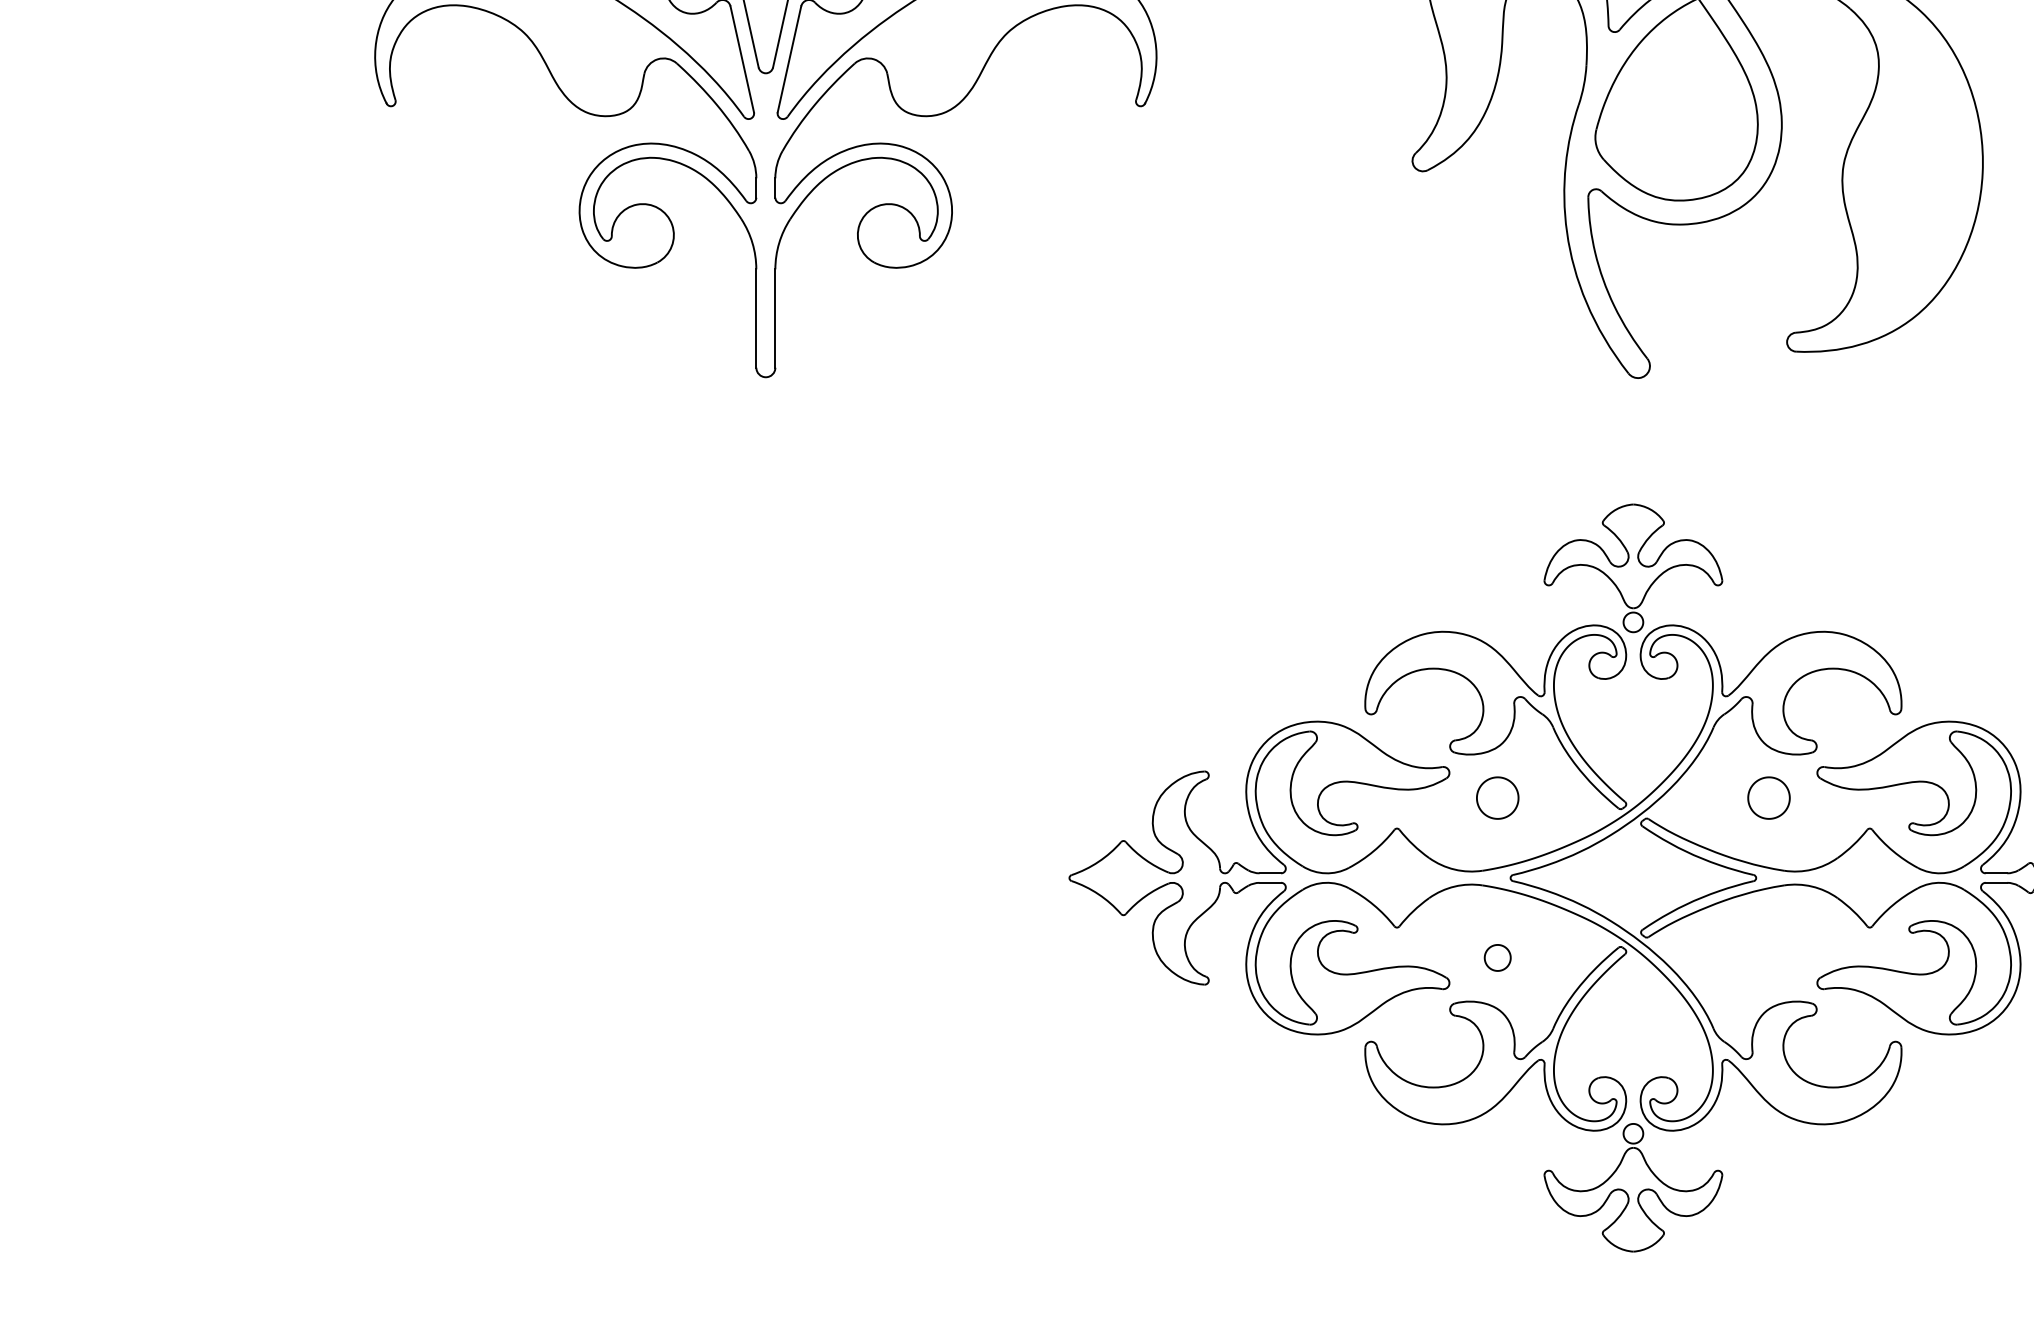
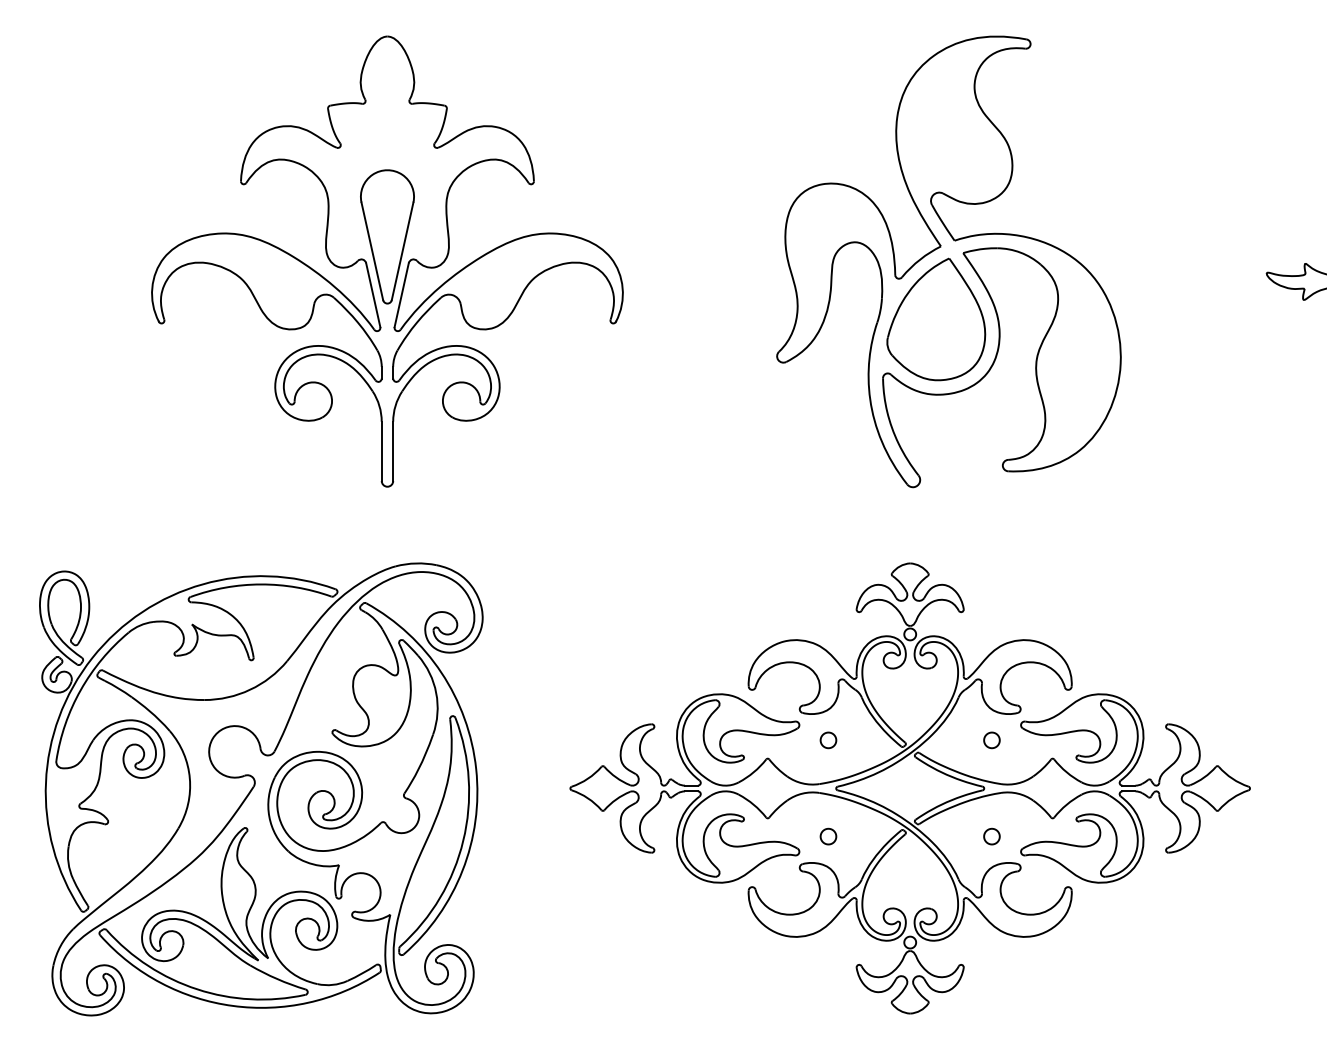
part: (1497, 798) -> (828, 740), size x0.62
part: (1768, 798) -> (991, 740), size x0.62
part: (546, 873) -> (255, 785), added
part: (1768, 957) -> (991, 836), added

